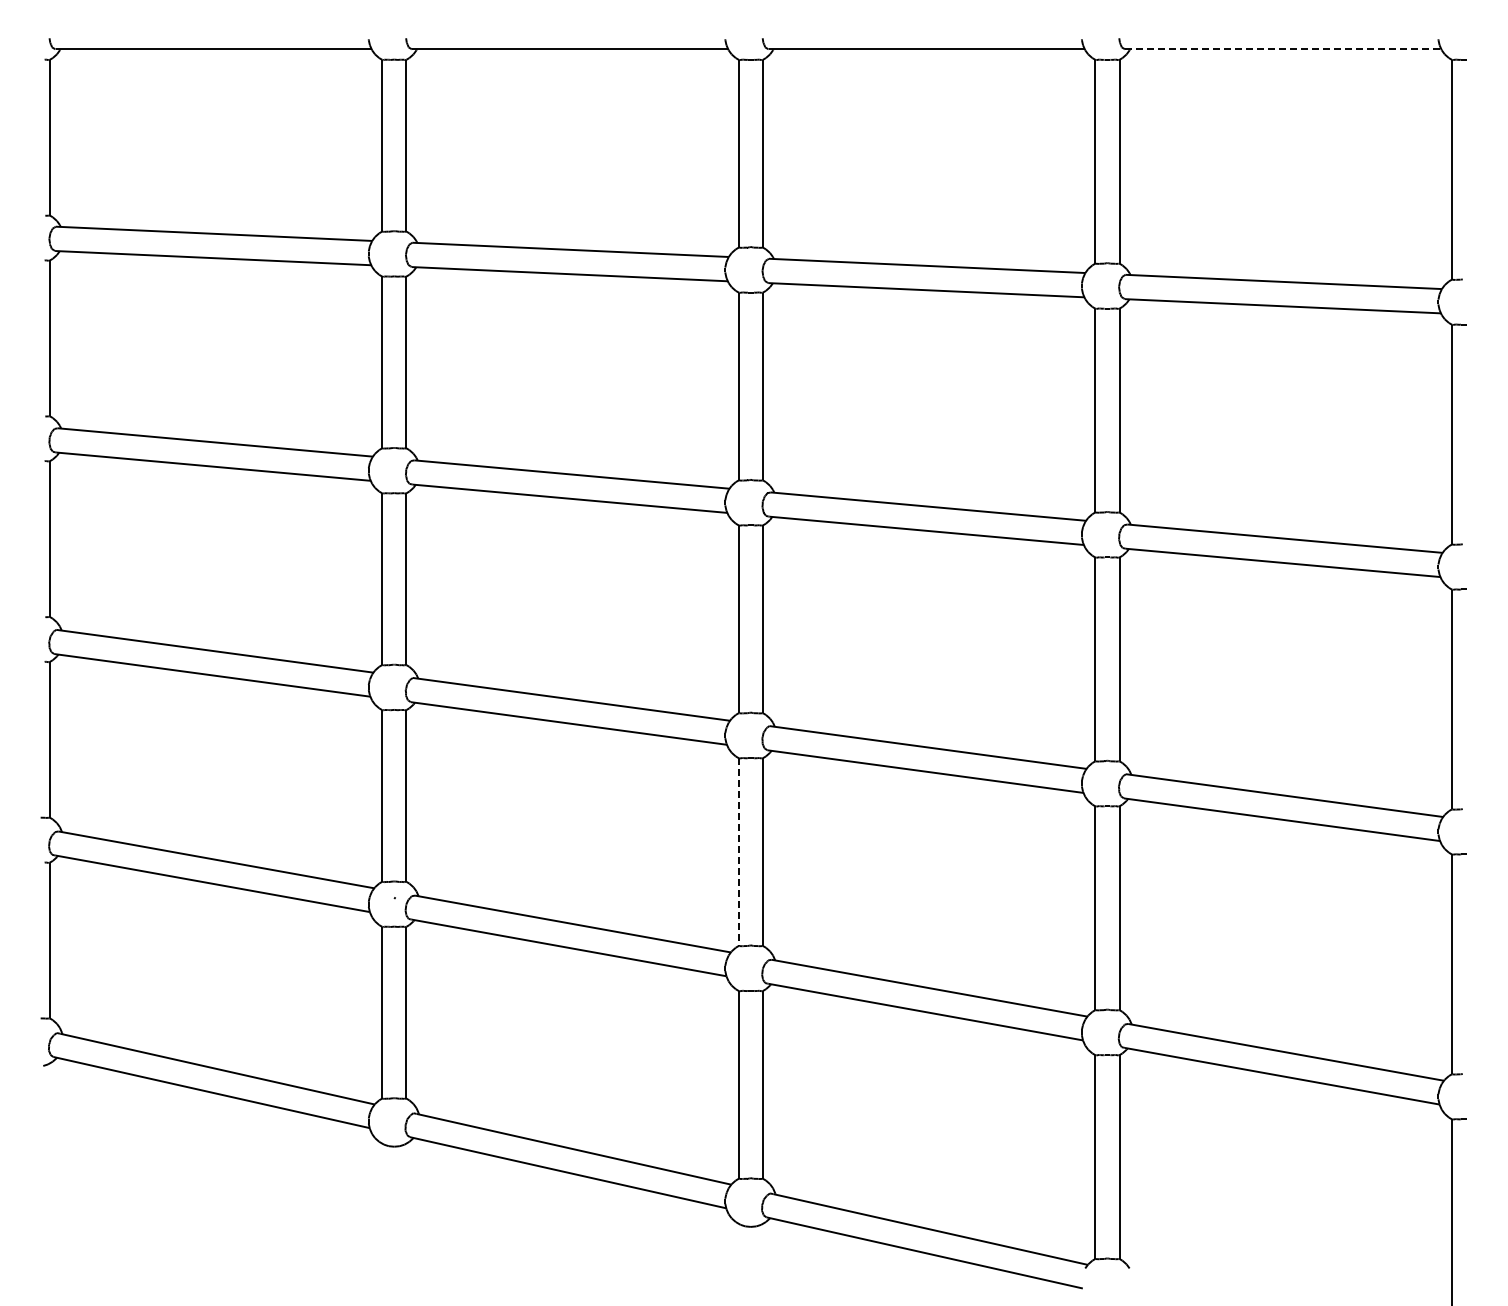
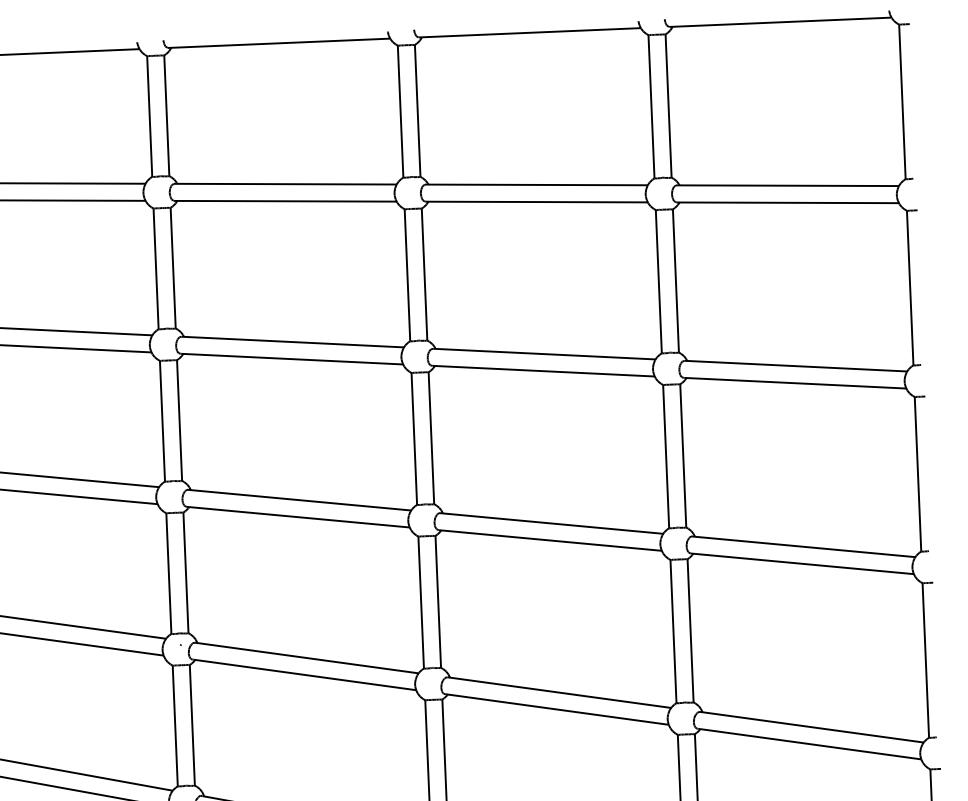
line: (1283, 49) -> (780, 22), dashed -> solid
line: (738, 852) -> (421, 602), dashed -> solid

